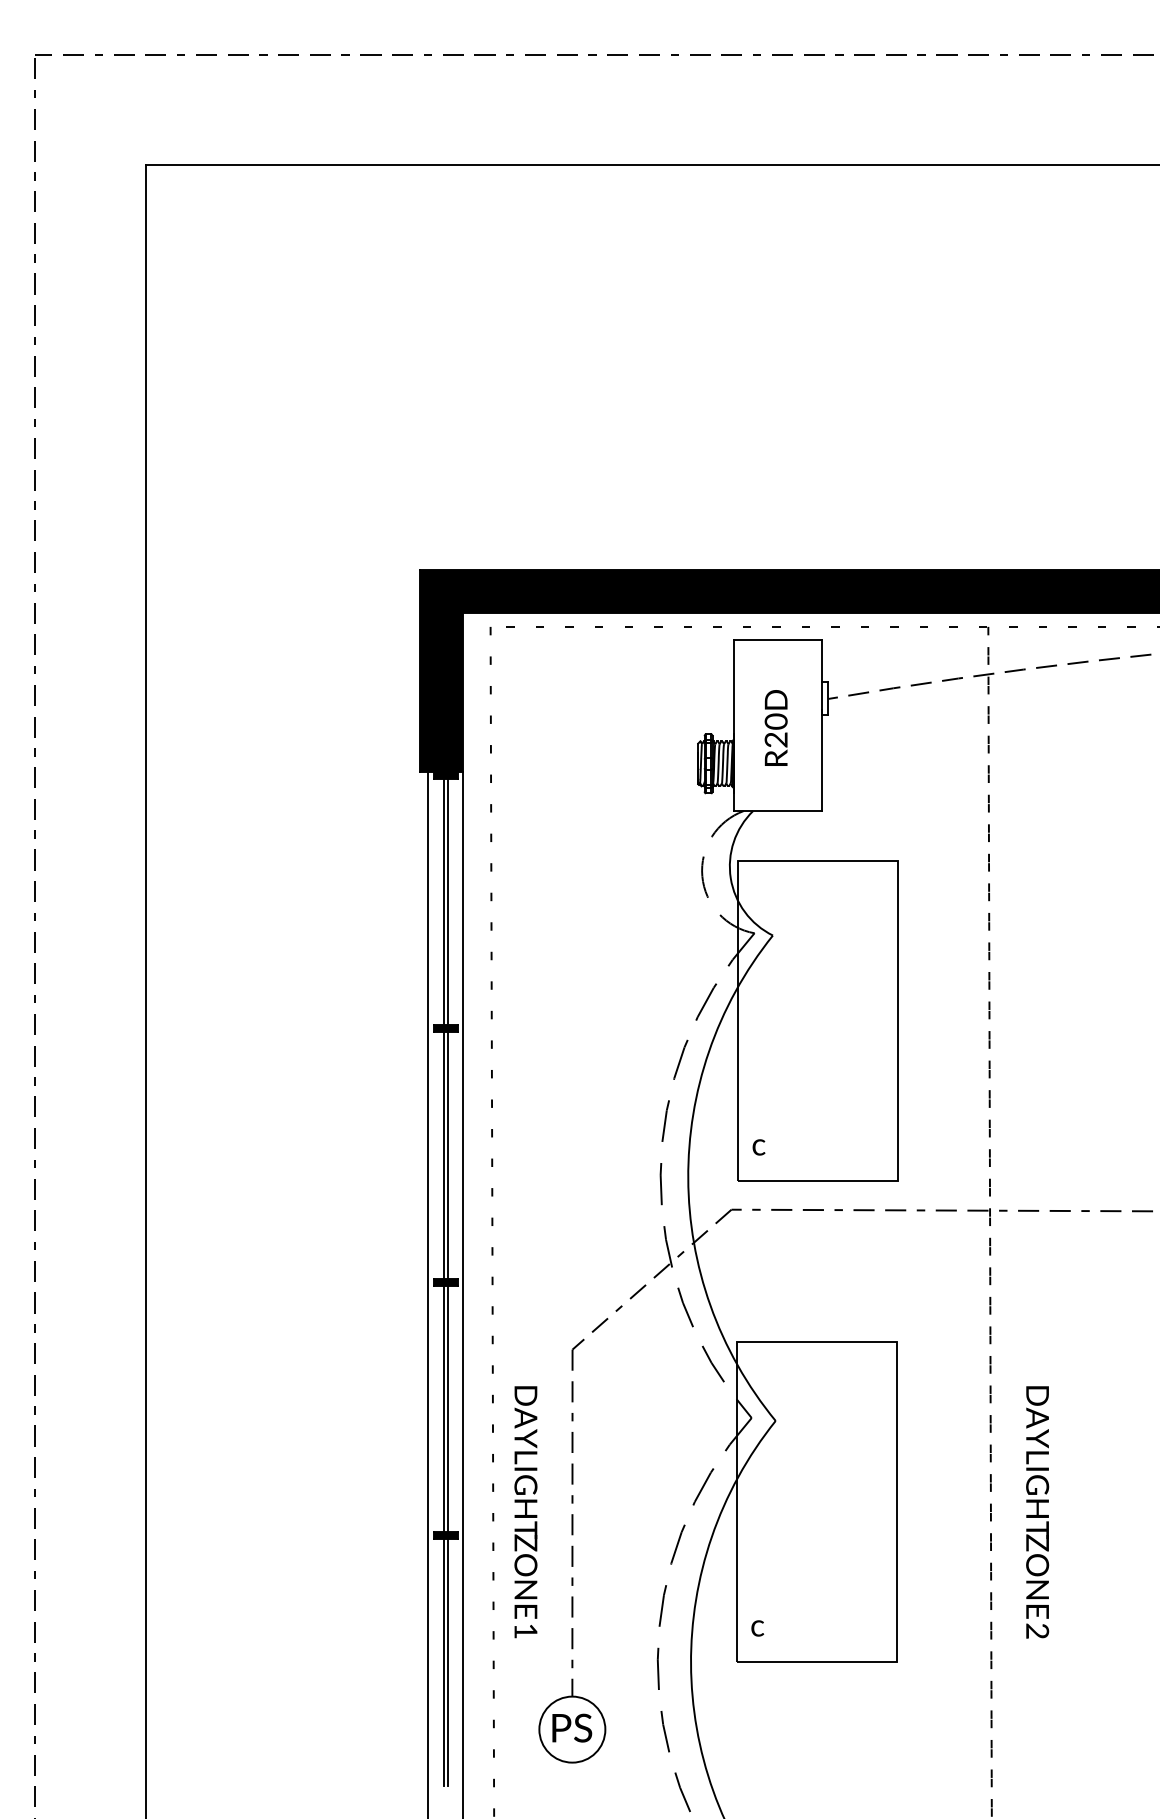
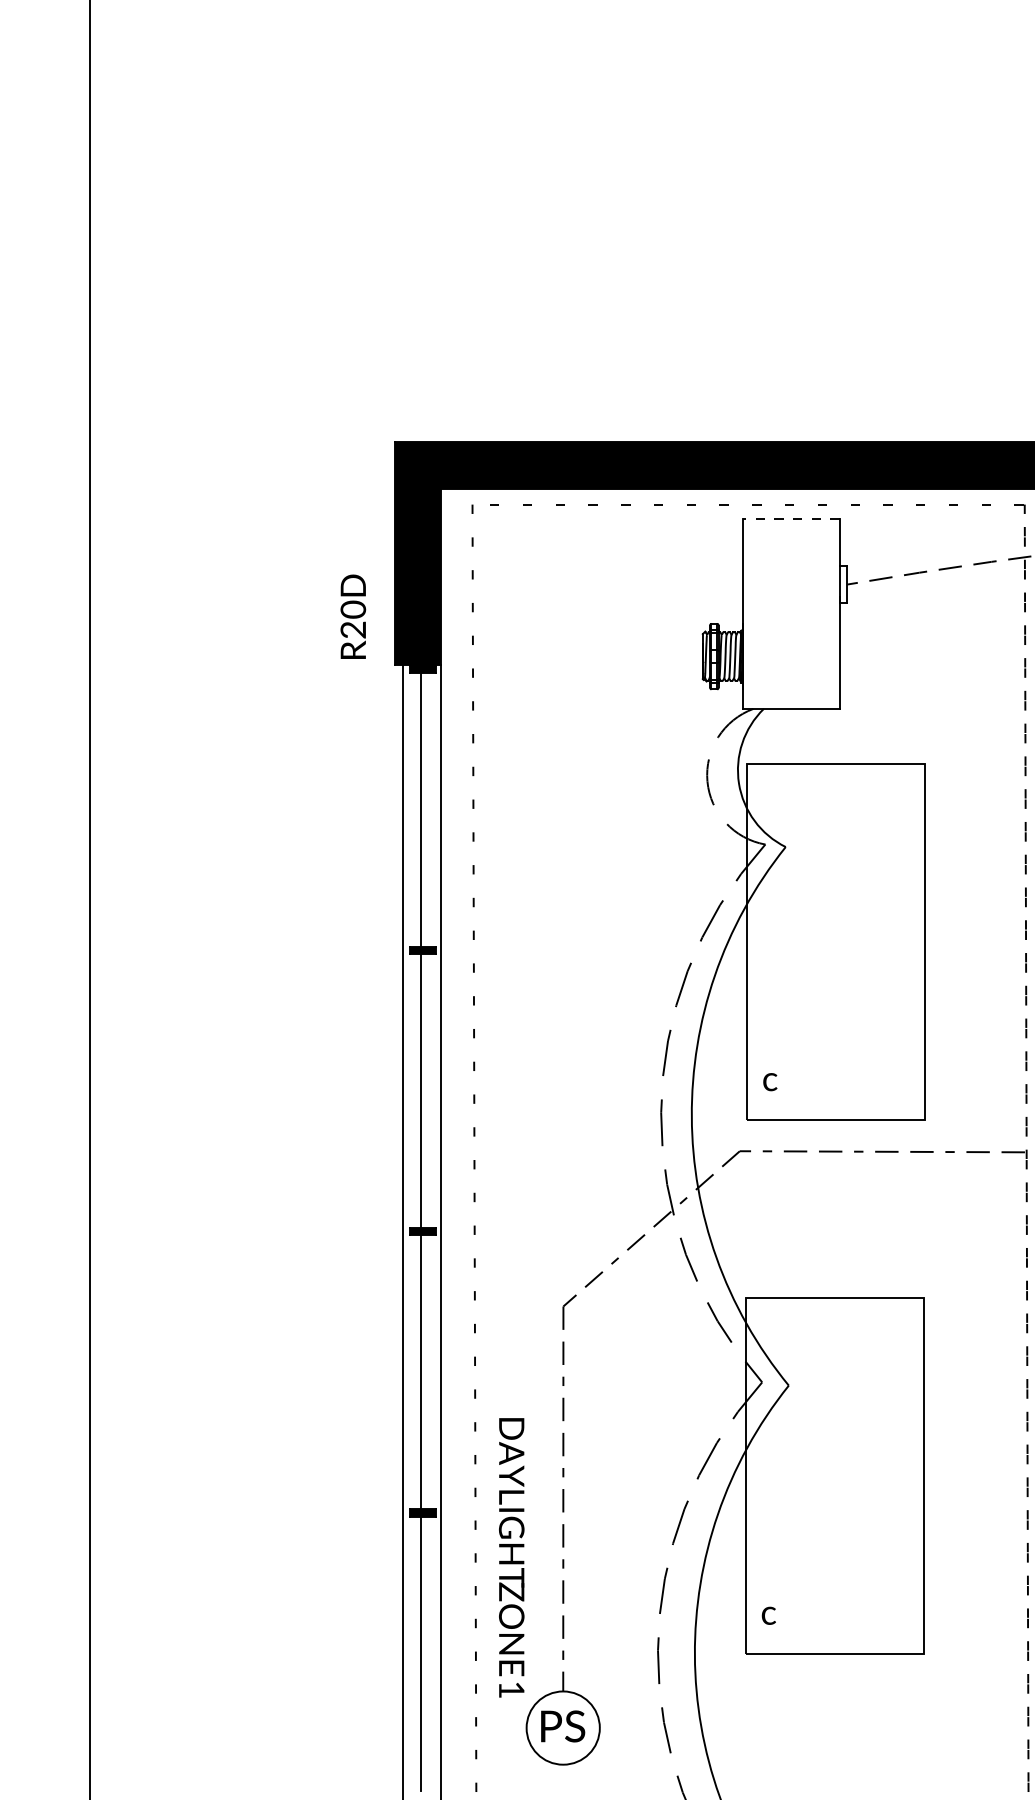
line: (777, 639) -> (790, 518), solid -> dashed
text: (775, 727) -> (352, 616), moved
line: (447, 901) -> (424, 809), removed
line: (447, 1155) -> (424, 1091), removed
line: (447, 1408) -> (424, 1371), removed
text: (525, 1512) -> (511, 1558), moved
line: (447, 1662) -> (424, 1653), removed

